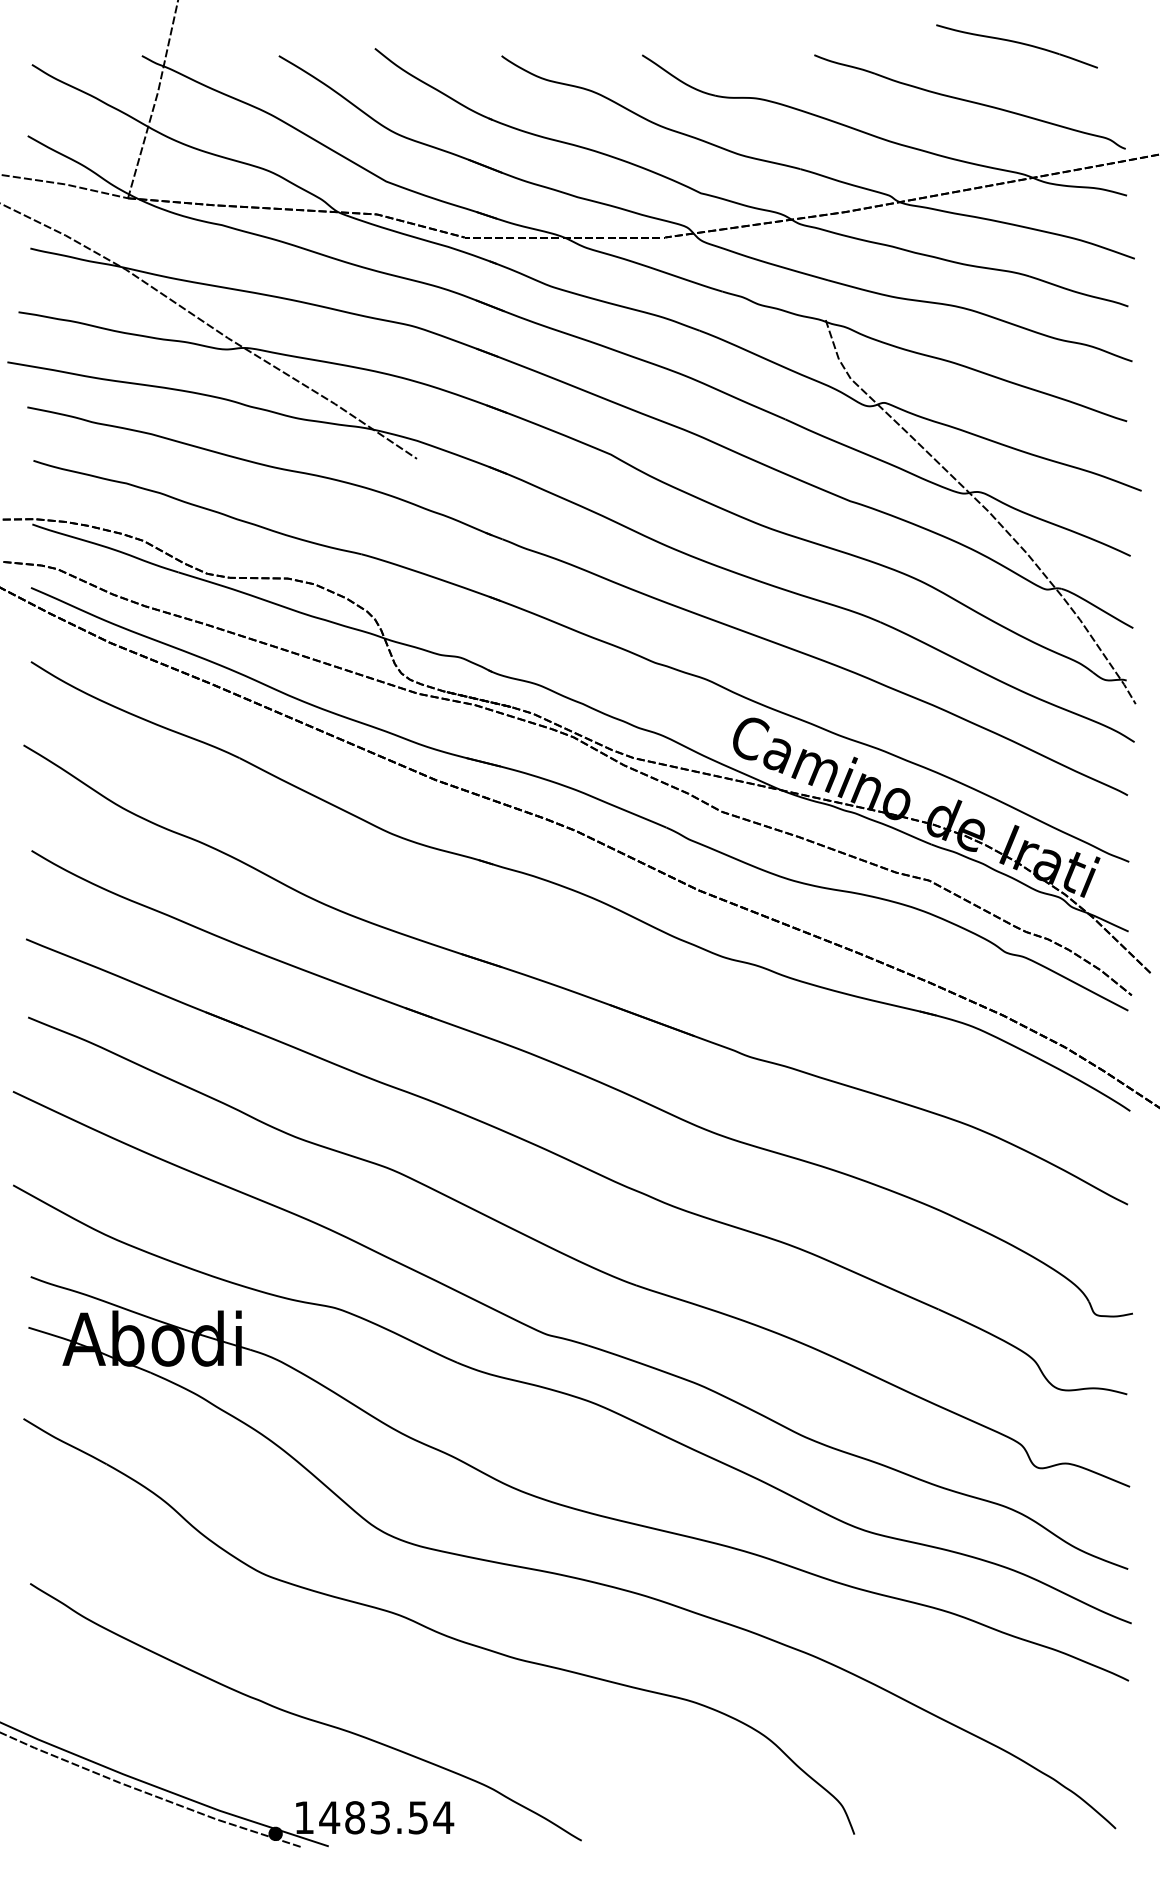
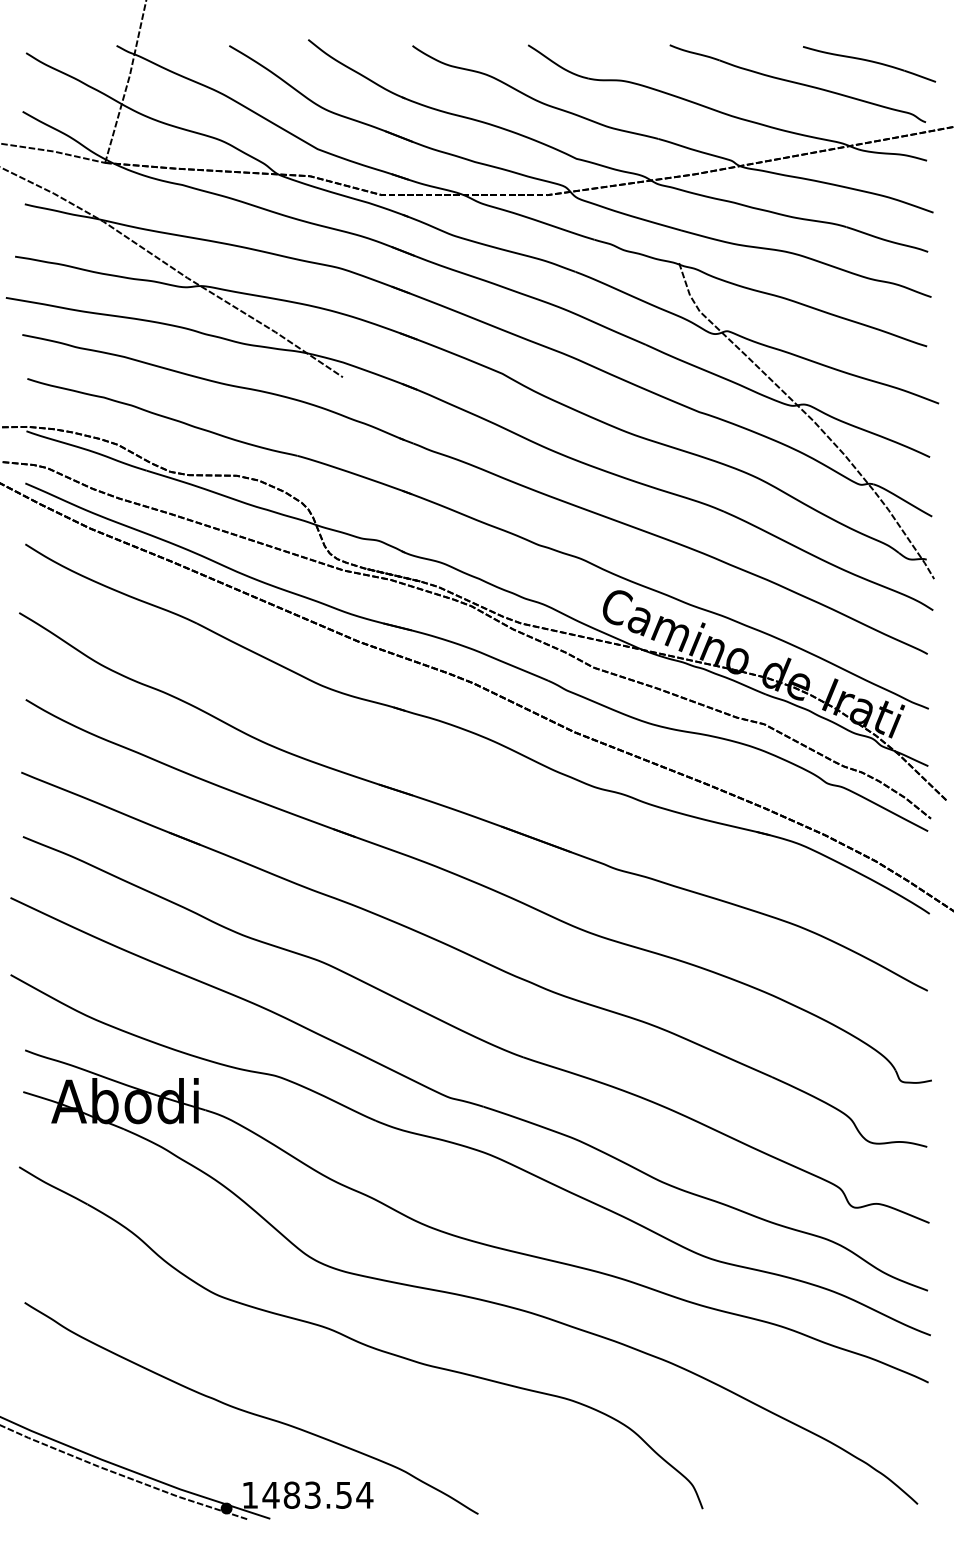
part: (1016, 46) -> (869, 64), moved

